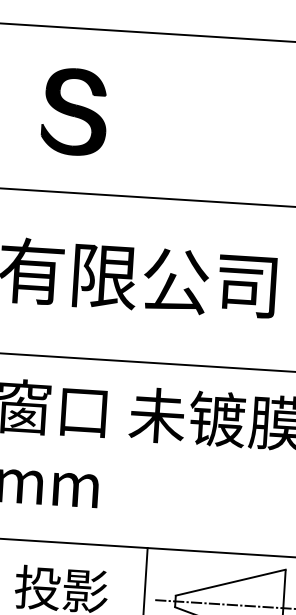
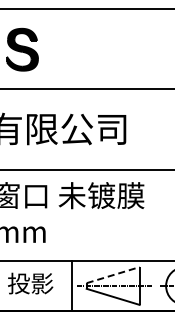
line: (231, 583) -> (113, 275), solid -> dashed

